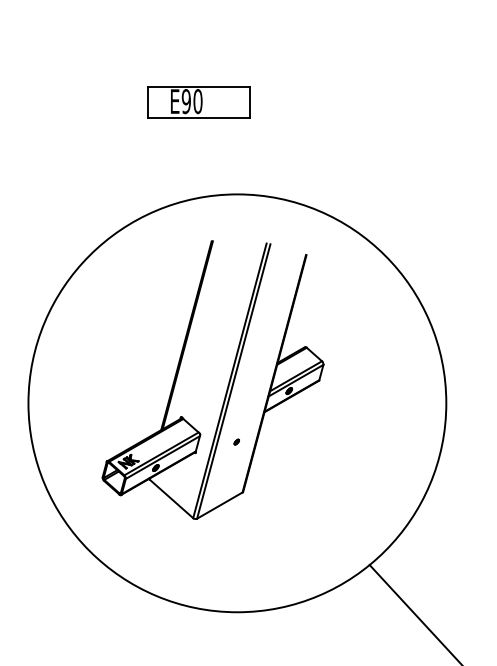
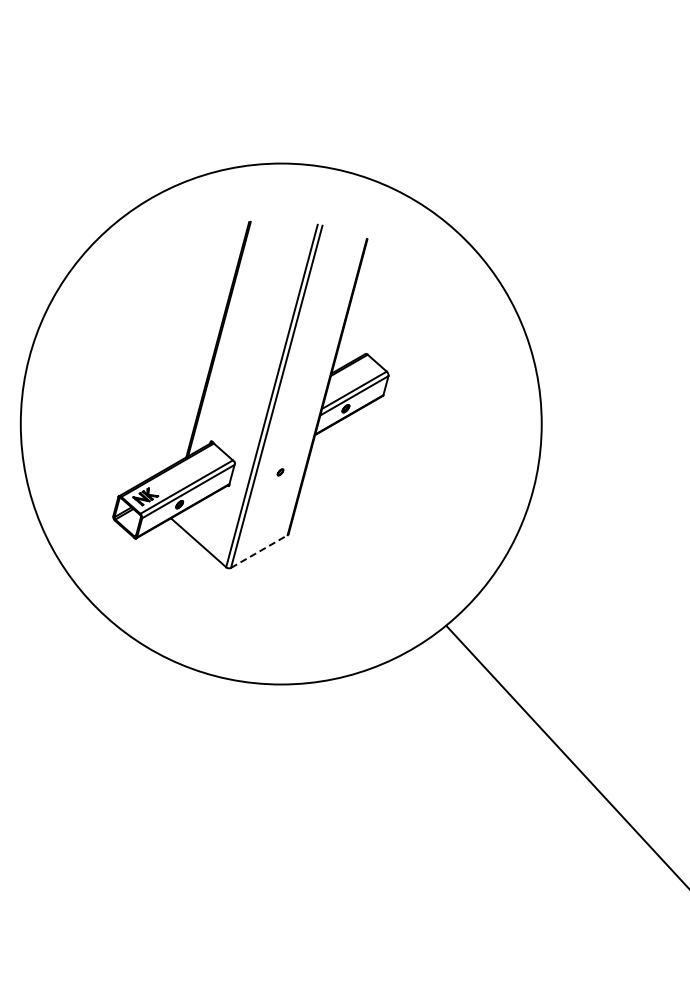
part: (199, 102) -> (233, 49), removed
line: (219, 505) -> (259, 551), solid -> dashed

